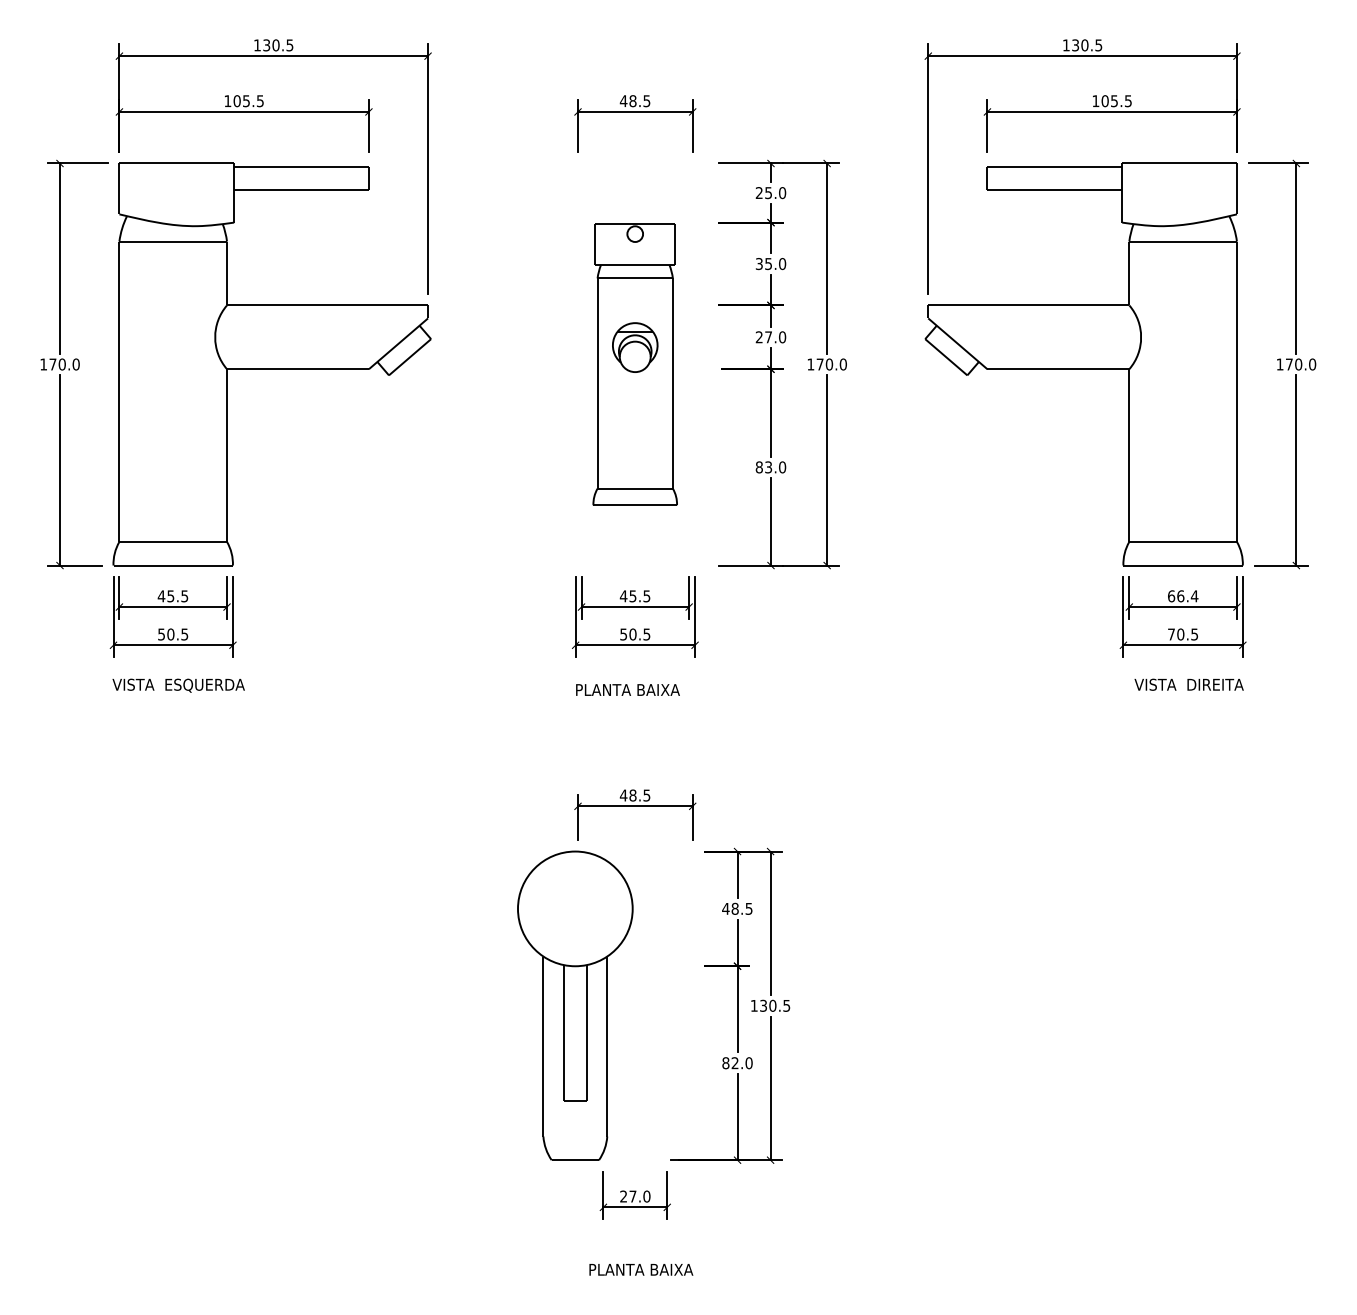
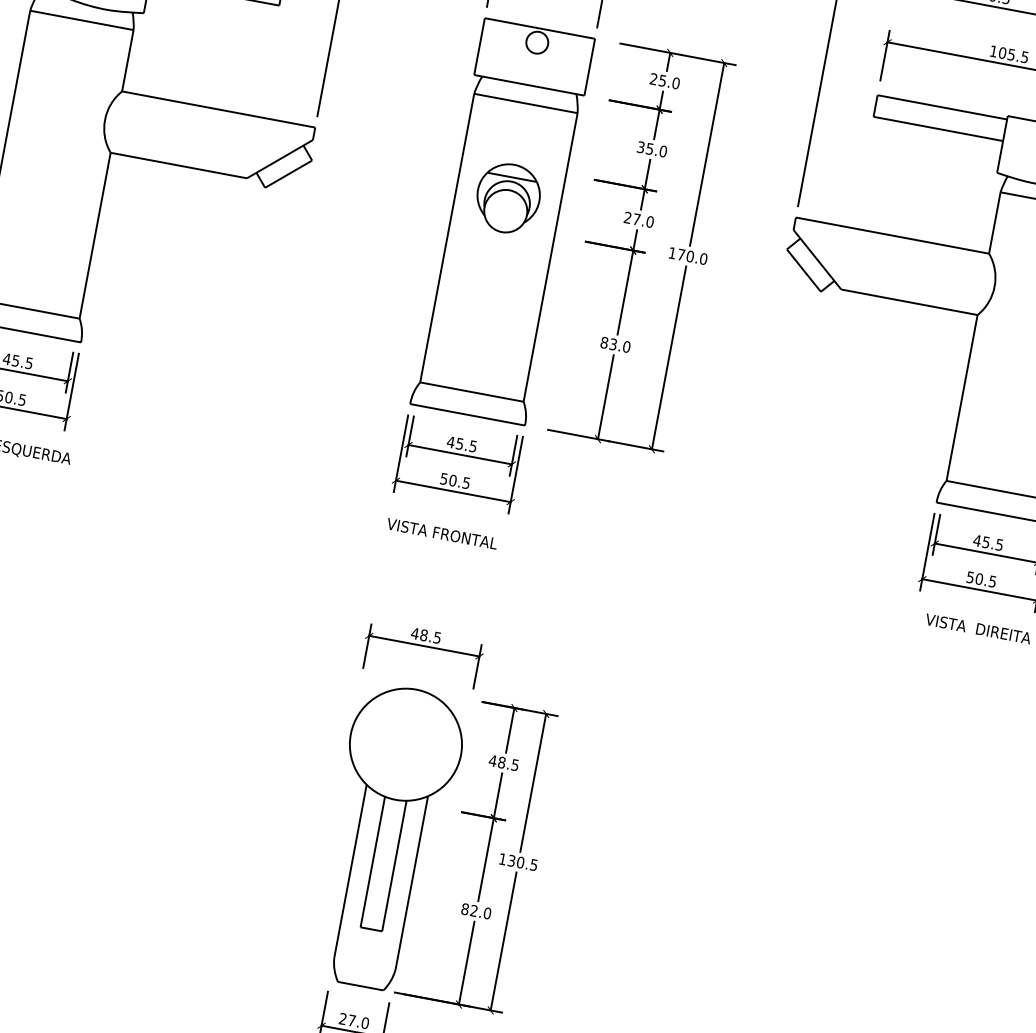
part: (634, 364) -> (503, 221), size x1.43
text: (1182, 596) -> (987, 542), 66.4 -> 45.5
text: (1171, 634) -> (970, 577), 70.5 -> 50.5
text: (632, 690) -> (442, 534), PLANTA BAIXA -> VISTA FRONTAL
part: (575, 1005) -> (388, 837), moved

